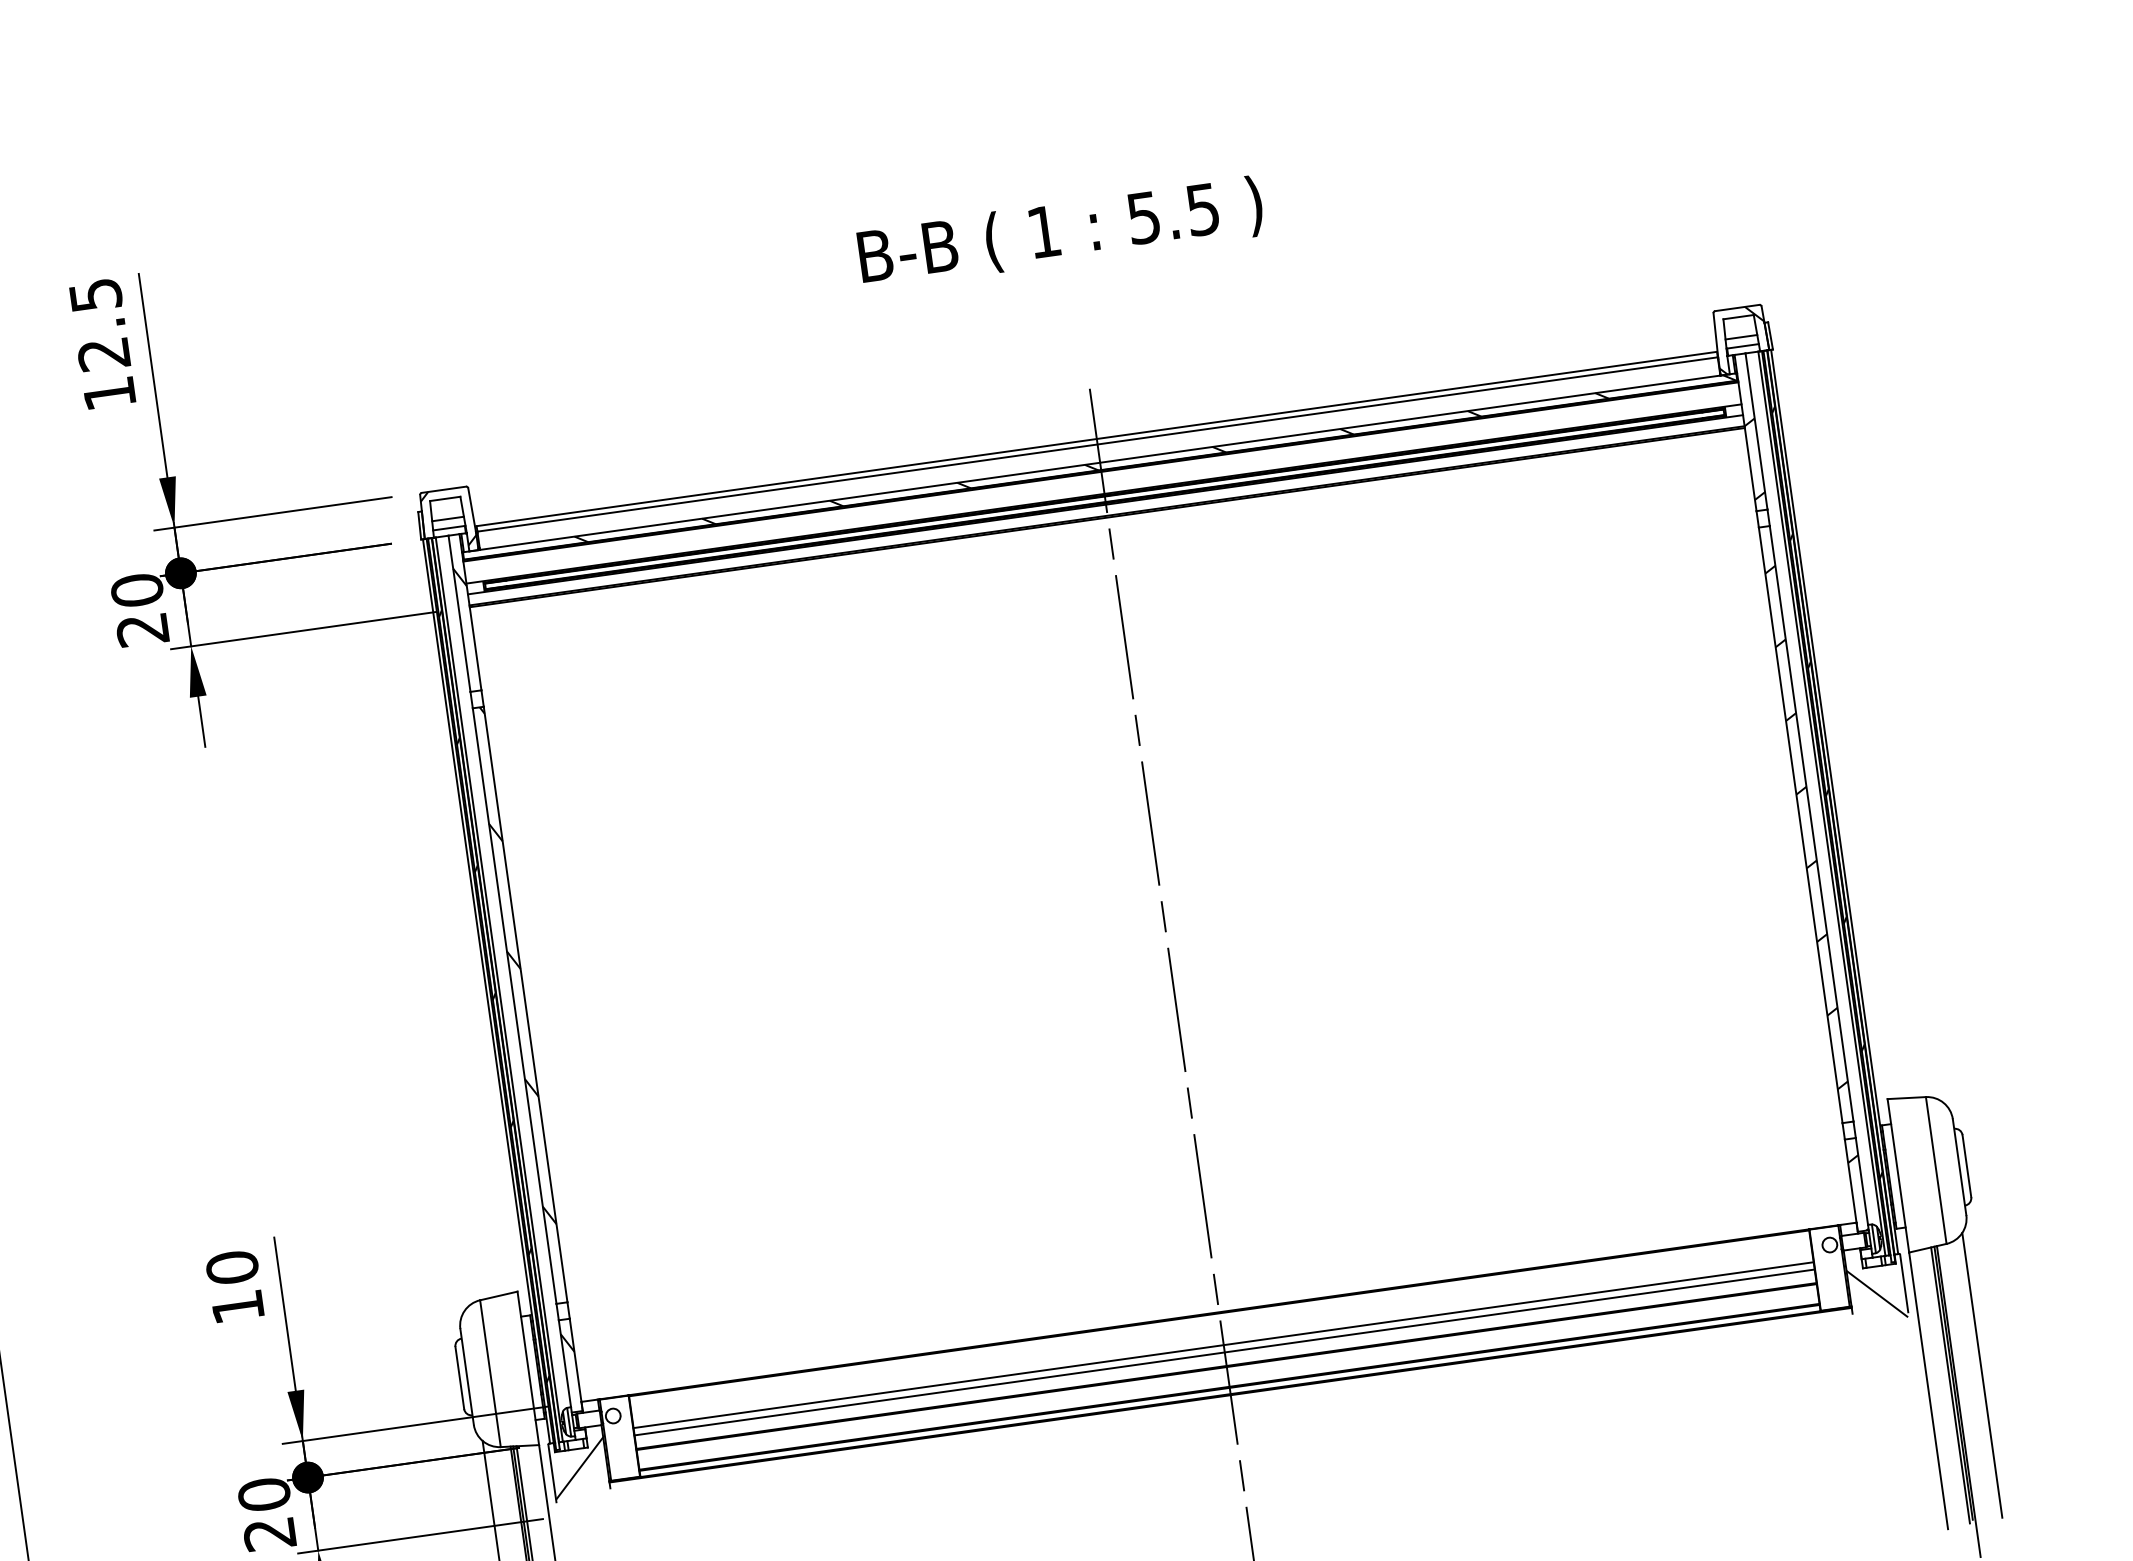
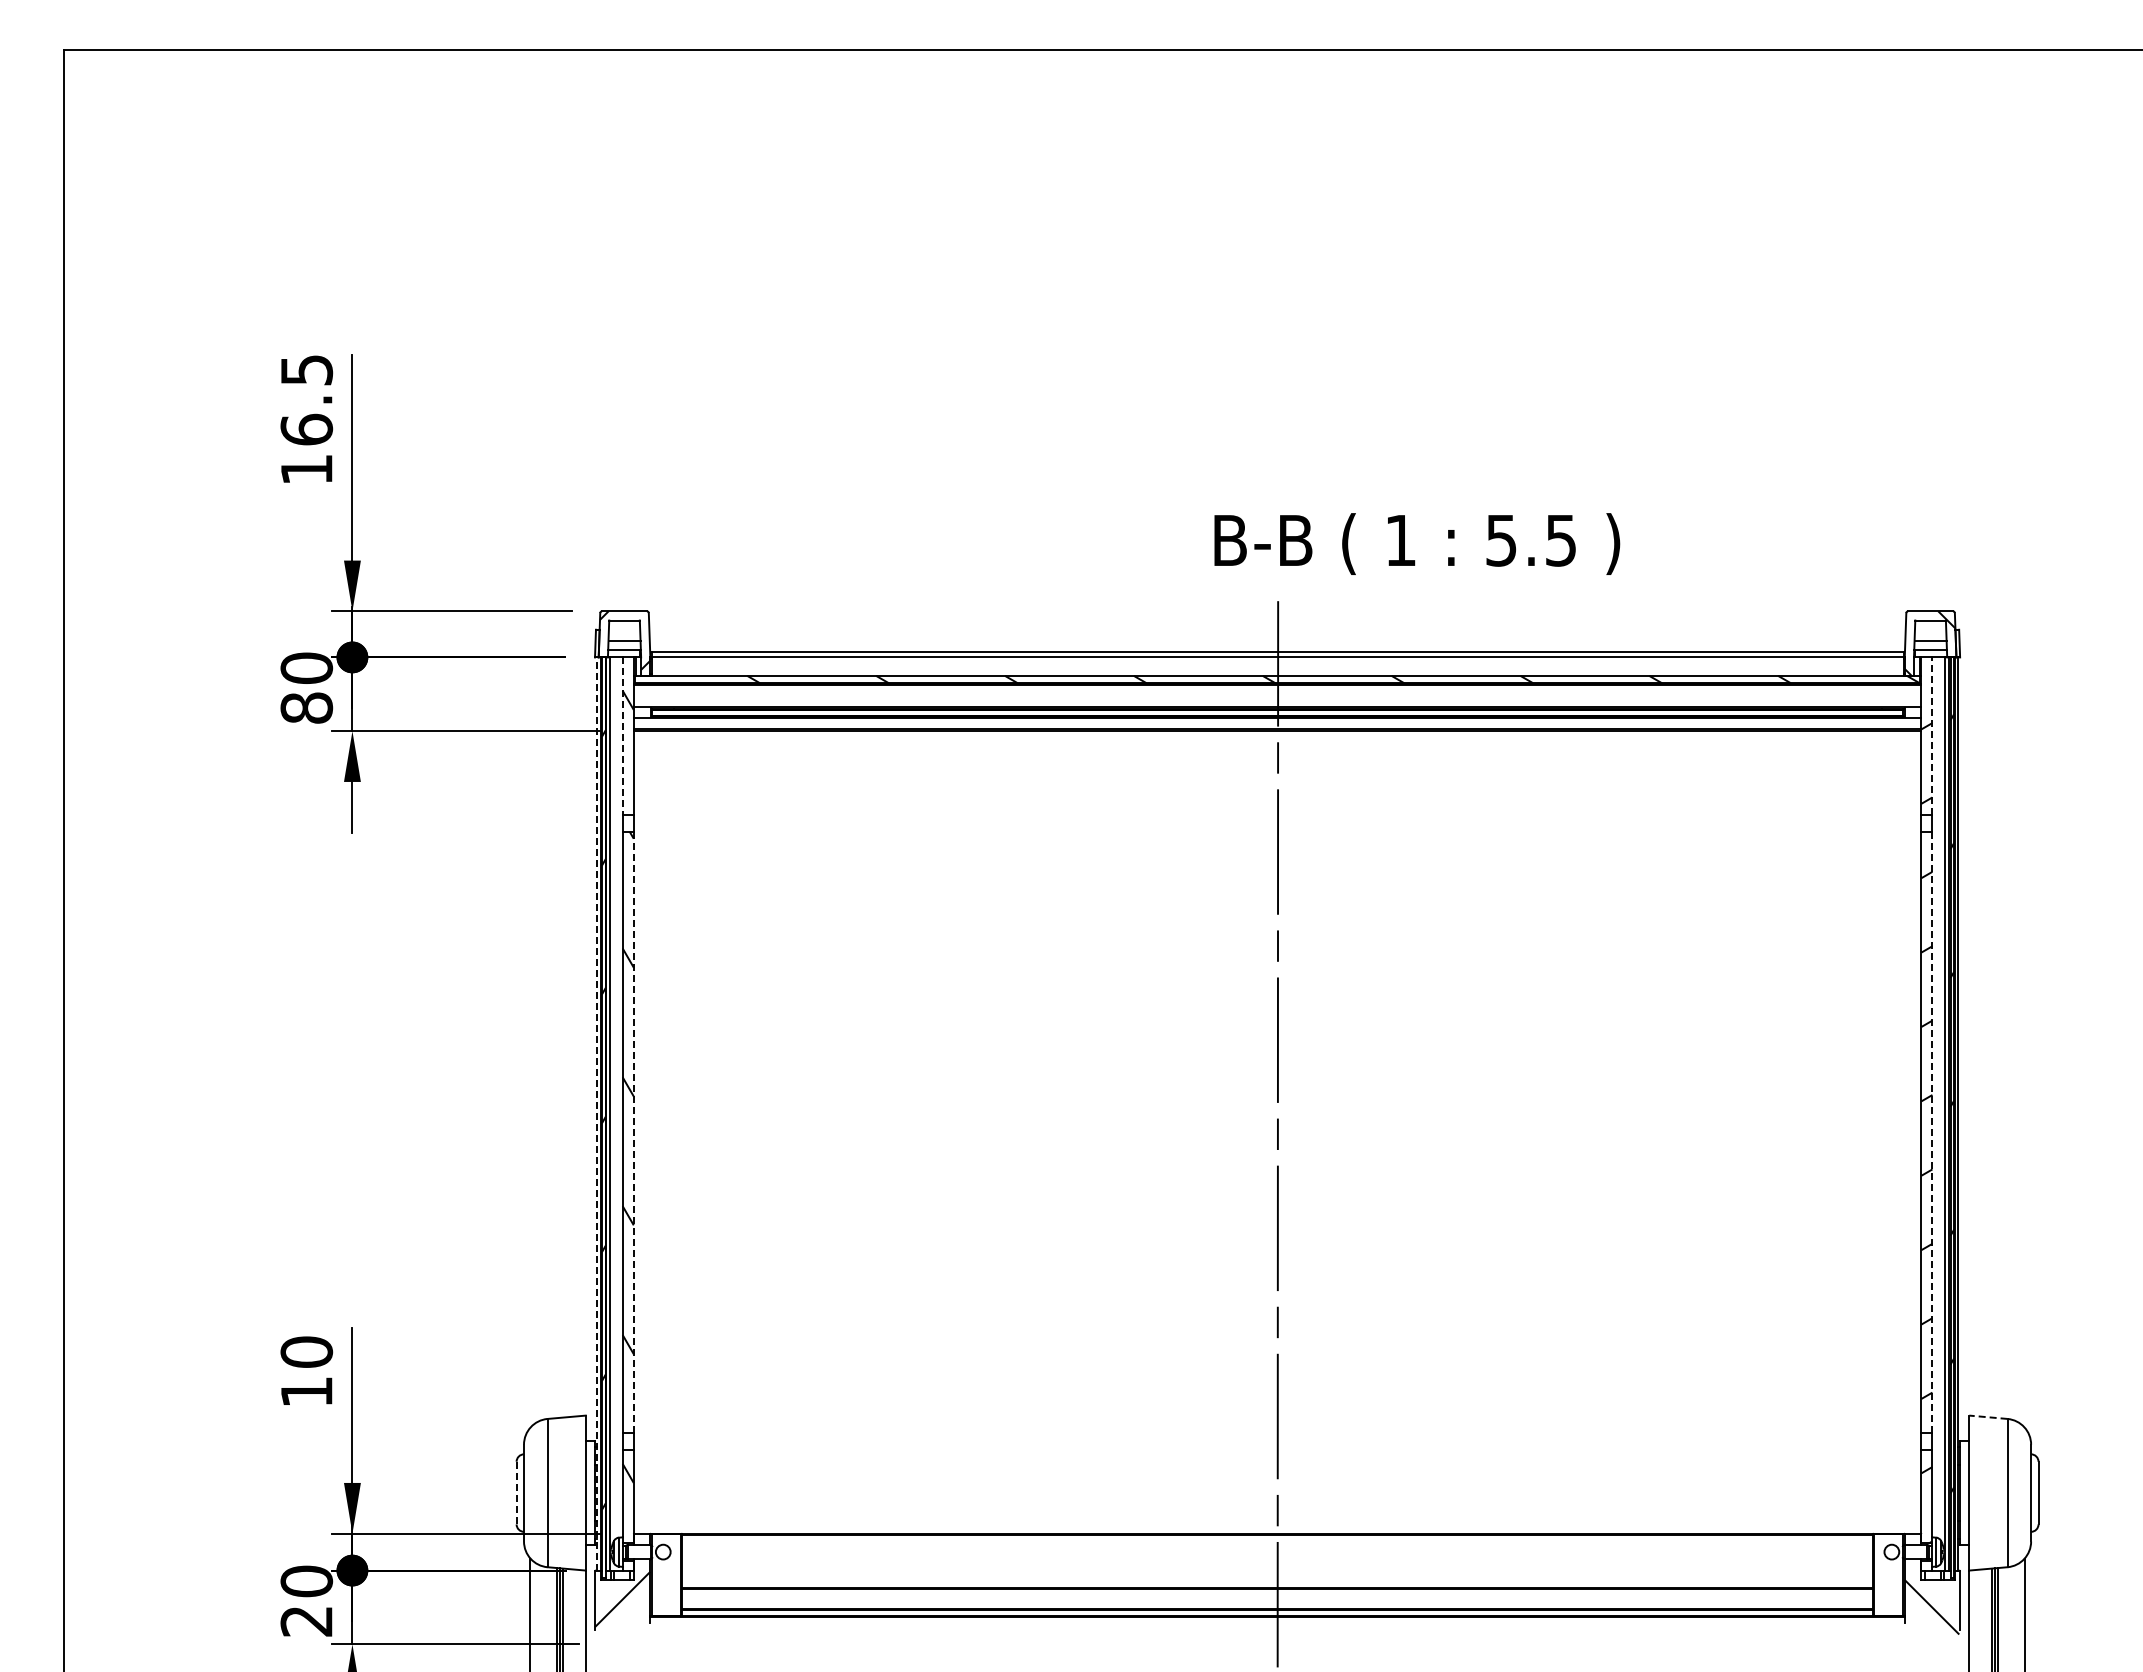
text: (1061, 232) -> (1417, 543), moved
text: (103, 354) -> (306, 429), 12.5 -> 16.5
line: (1756, 431) -> (1932, 736), solid -> dashed
line: (459, 614) -> (622, 736), solid -> dashed
text: (142, 629) -> (306, 707), 20 -> 80
line: (1811, 823) -> (1932, 1132), solid -> dashed
line: (486, 991) -> (596, 1114), solid -> dashed
line: (525, 1004) -> (633, 1132), solid -> dashed
line: (1905, 1098) -> (1987, 1417), solid -> dashed
line: (1223, 1344) -> (1277, 1566), removed
line: (1224, 1352) -> (1277, 1574), removed
line: (459, 1377) -> (516, 1492), solid -> dashed

